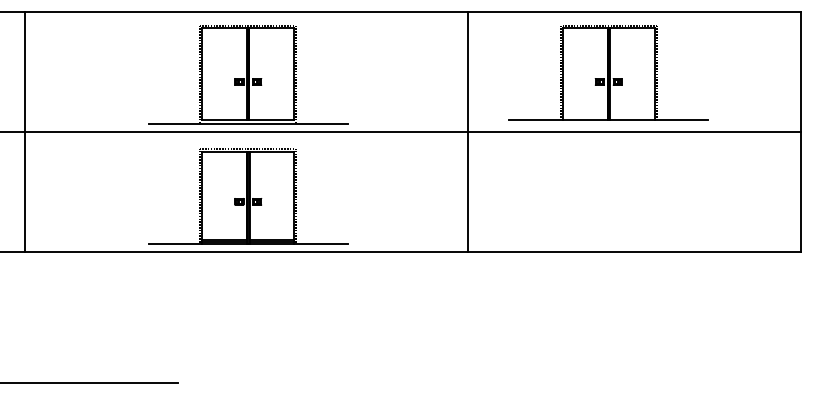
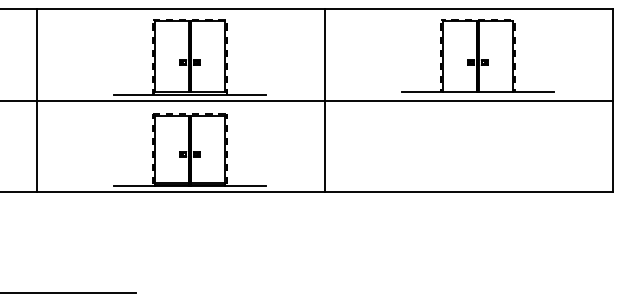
part: (608, 72) -> (477, 55), moved
line: (25, 131) -> (37, 100), moved
line: (467, 131) -> (324, 100), moved

